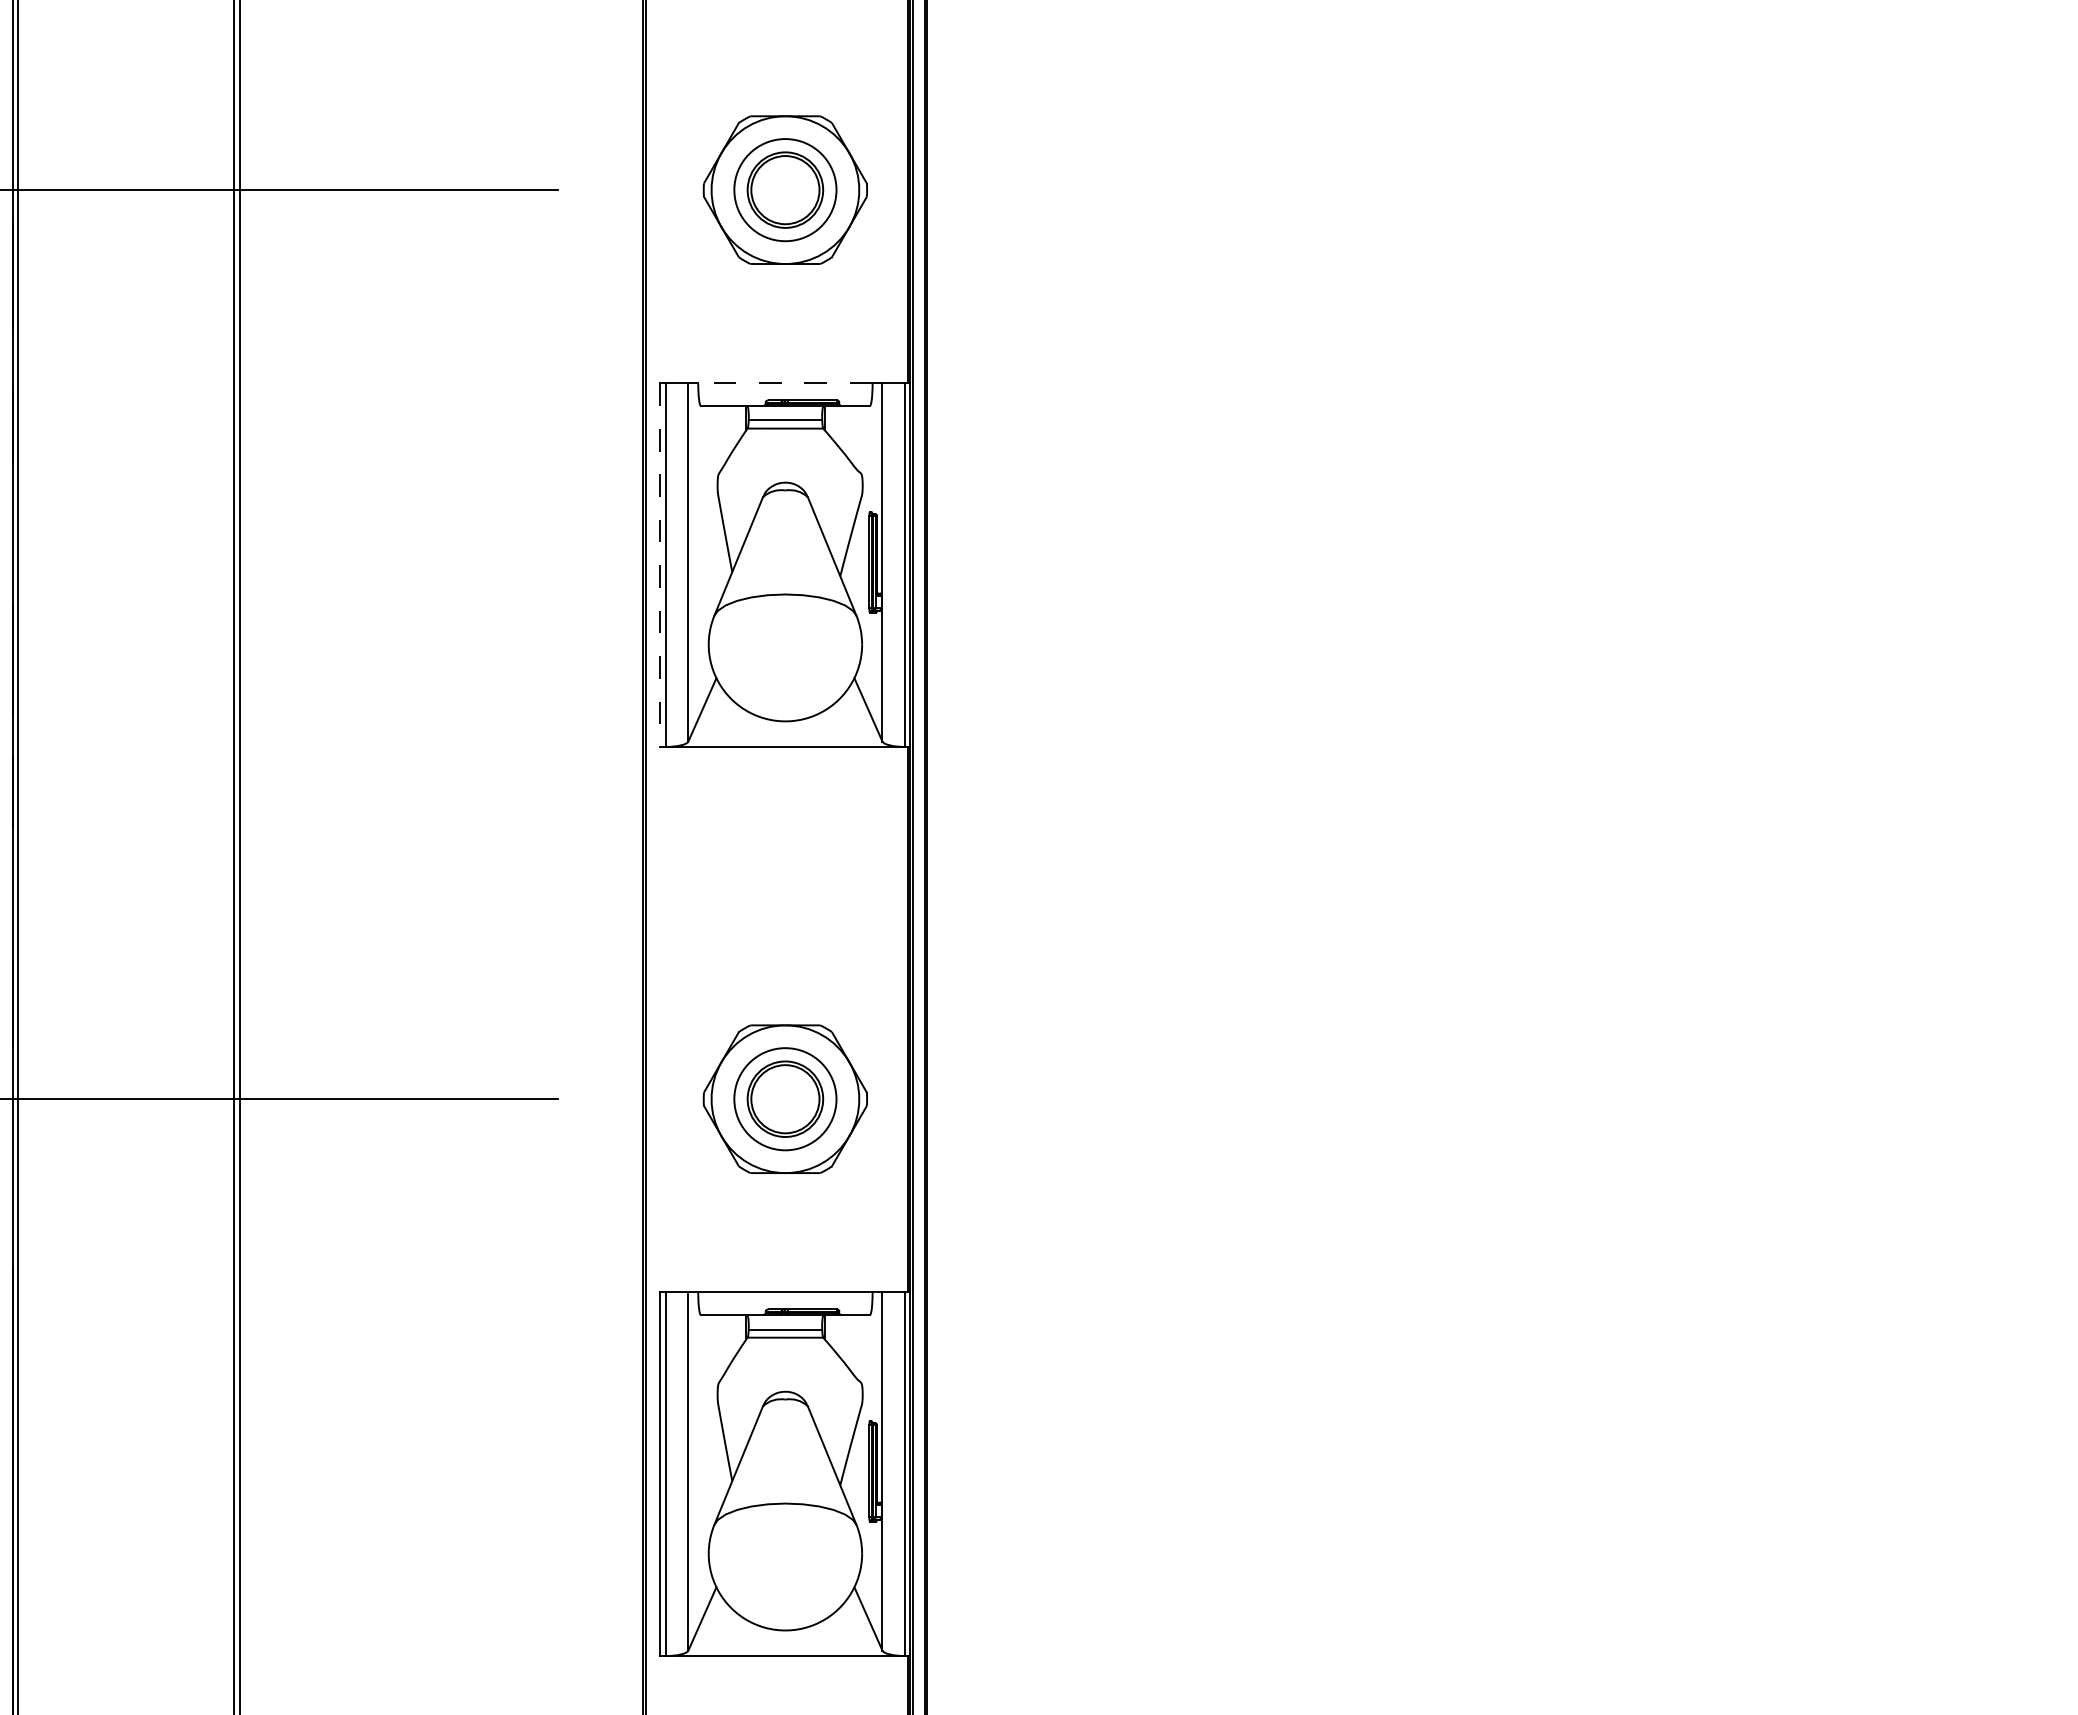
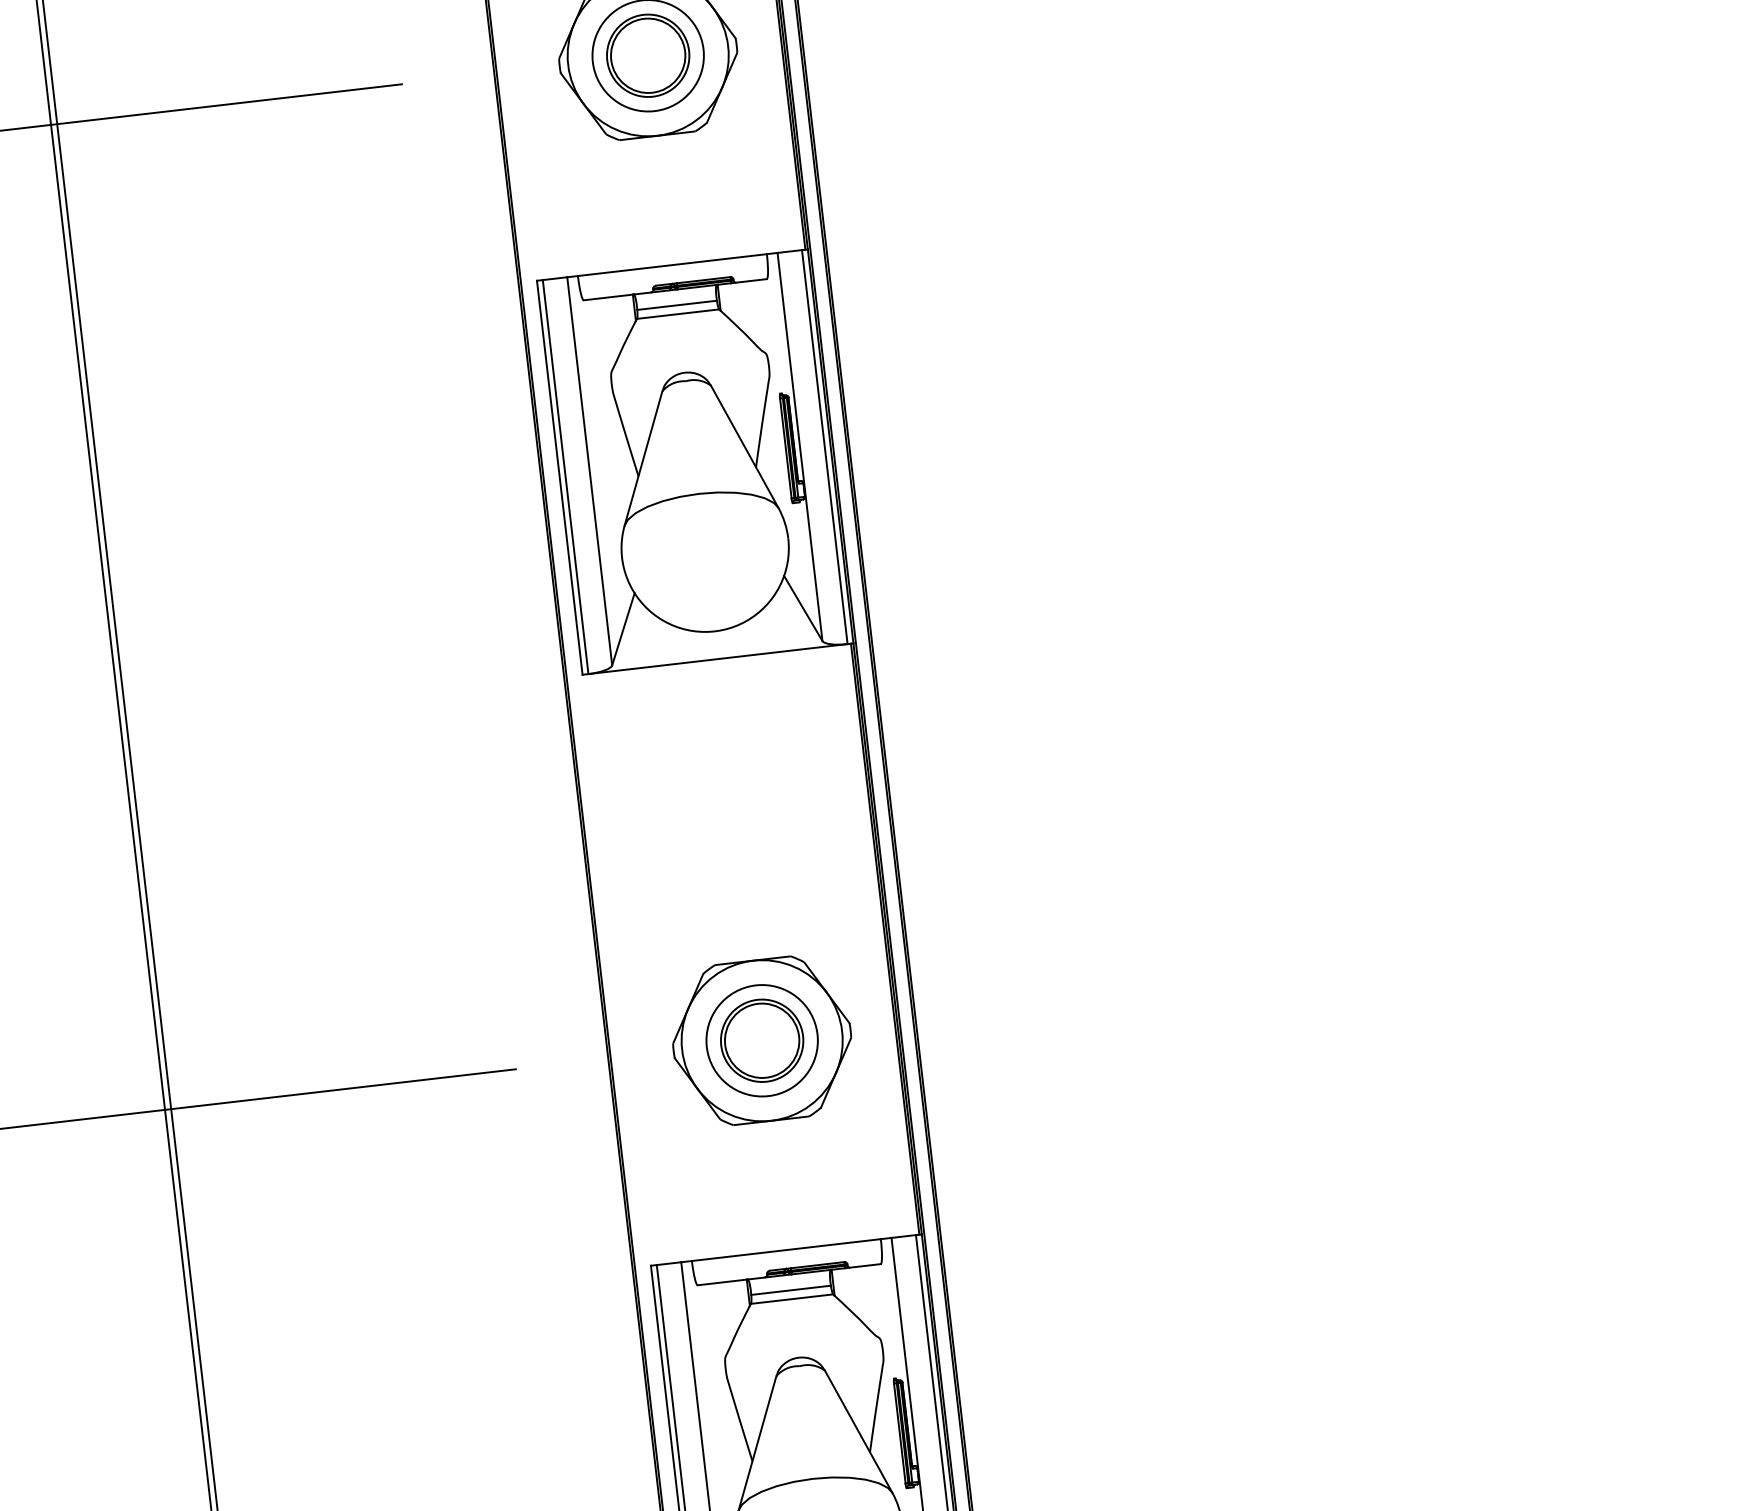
line: (784, 383) -> (671, 265), dashed -> solid
line: (660, 565) -> (559, 478), dashed -> solid

